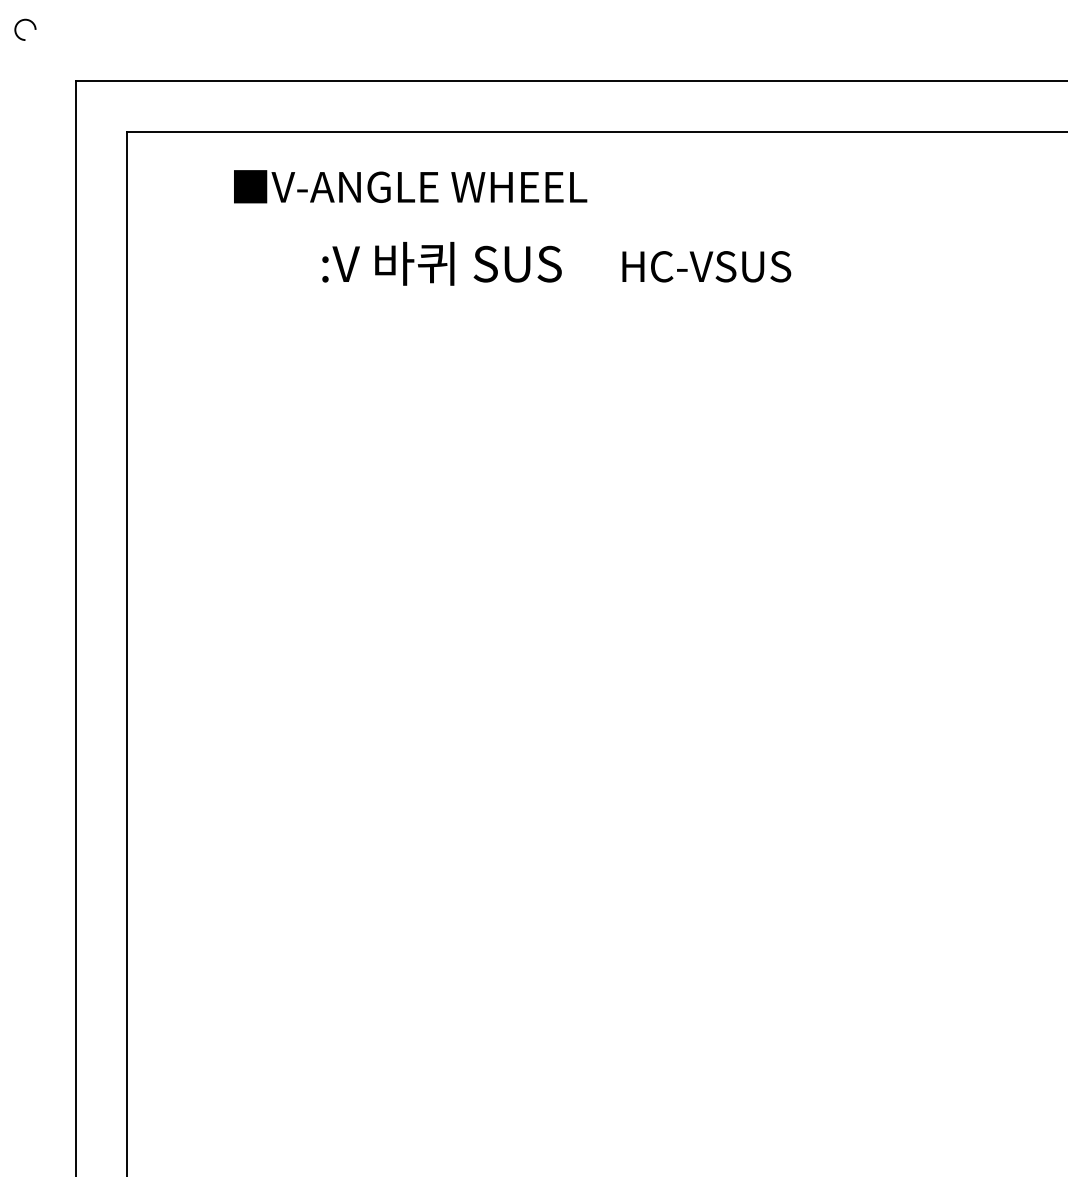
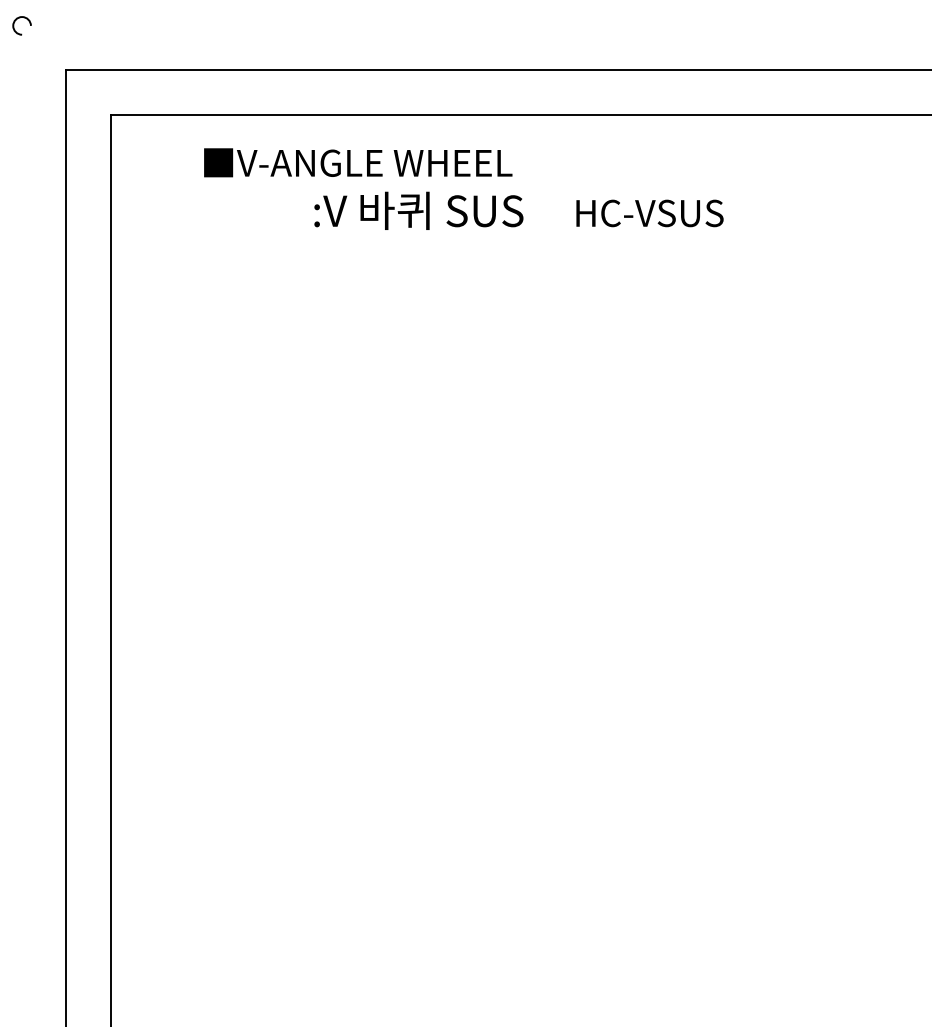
text: (556, 263) -> (518, 210), moved

